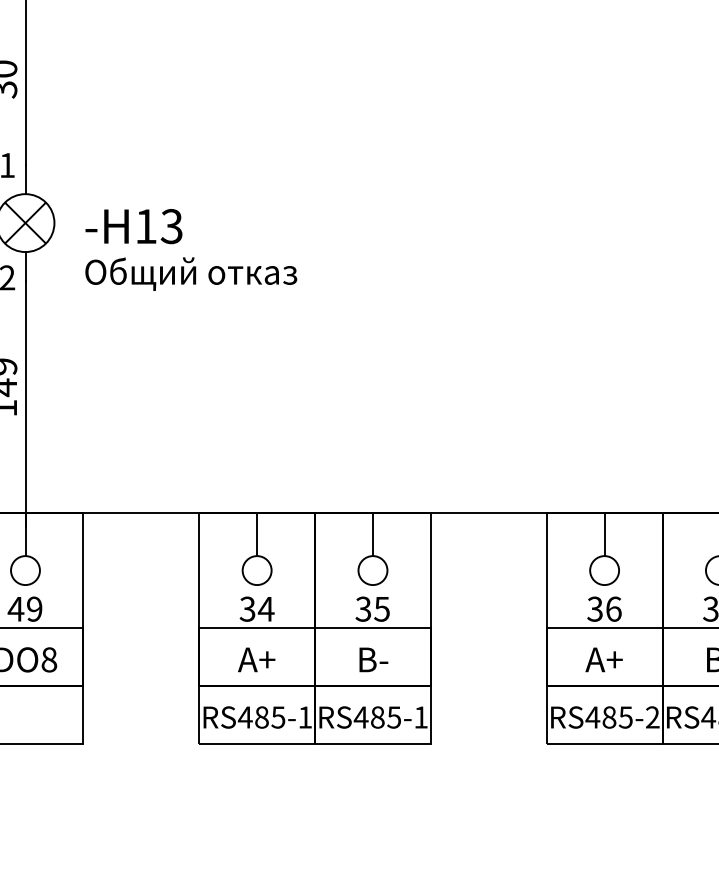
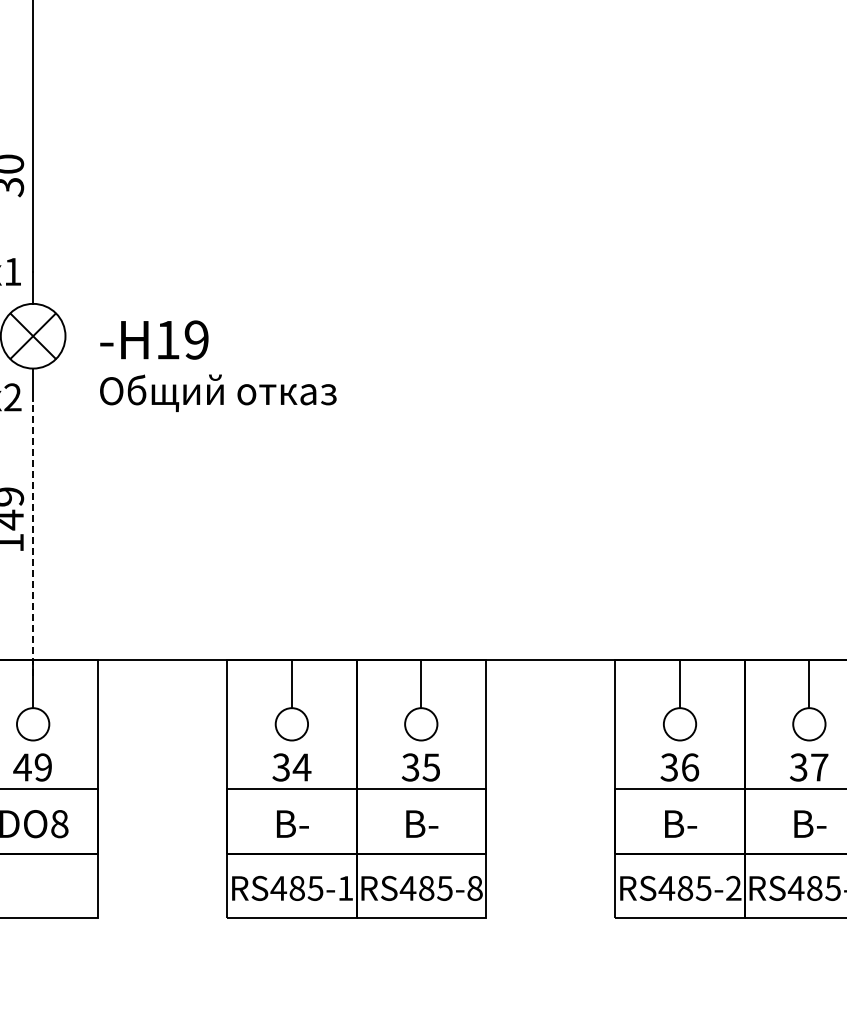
text: (171, 226) -> (196, 339), -H13 -> -H19
line: (25, 403) -> (33, 537), solid -> dashed
text: (256, 659) -> (291, 823), A+ -> B-
text: (604, 659) -> (679, 823), A+ -> B-
text: (420, 717) -> (474, 888), RS485-1 -> RS485-8

